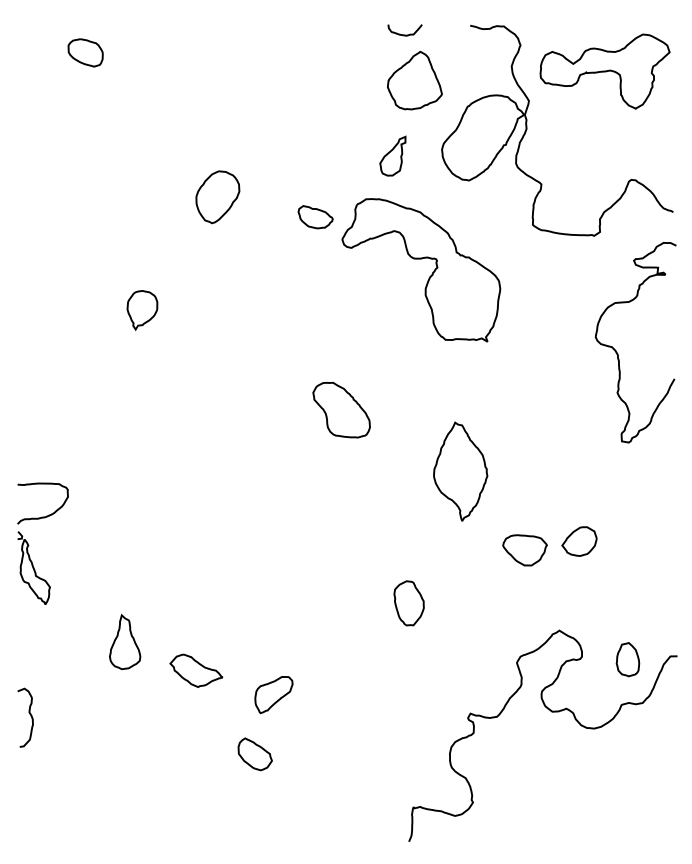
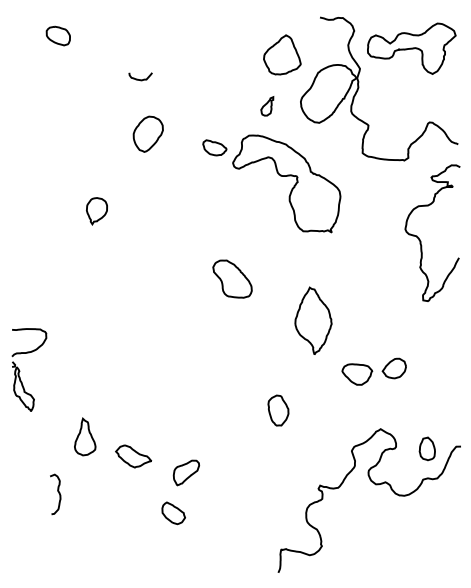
curve: (404, 34) -> (140, 79), moved
part: (391, 156) -> (266, 106), size x0.7
curve: (30, 716) -> (58, 493), moved

